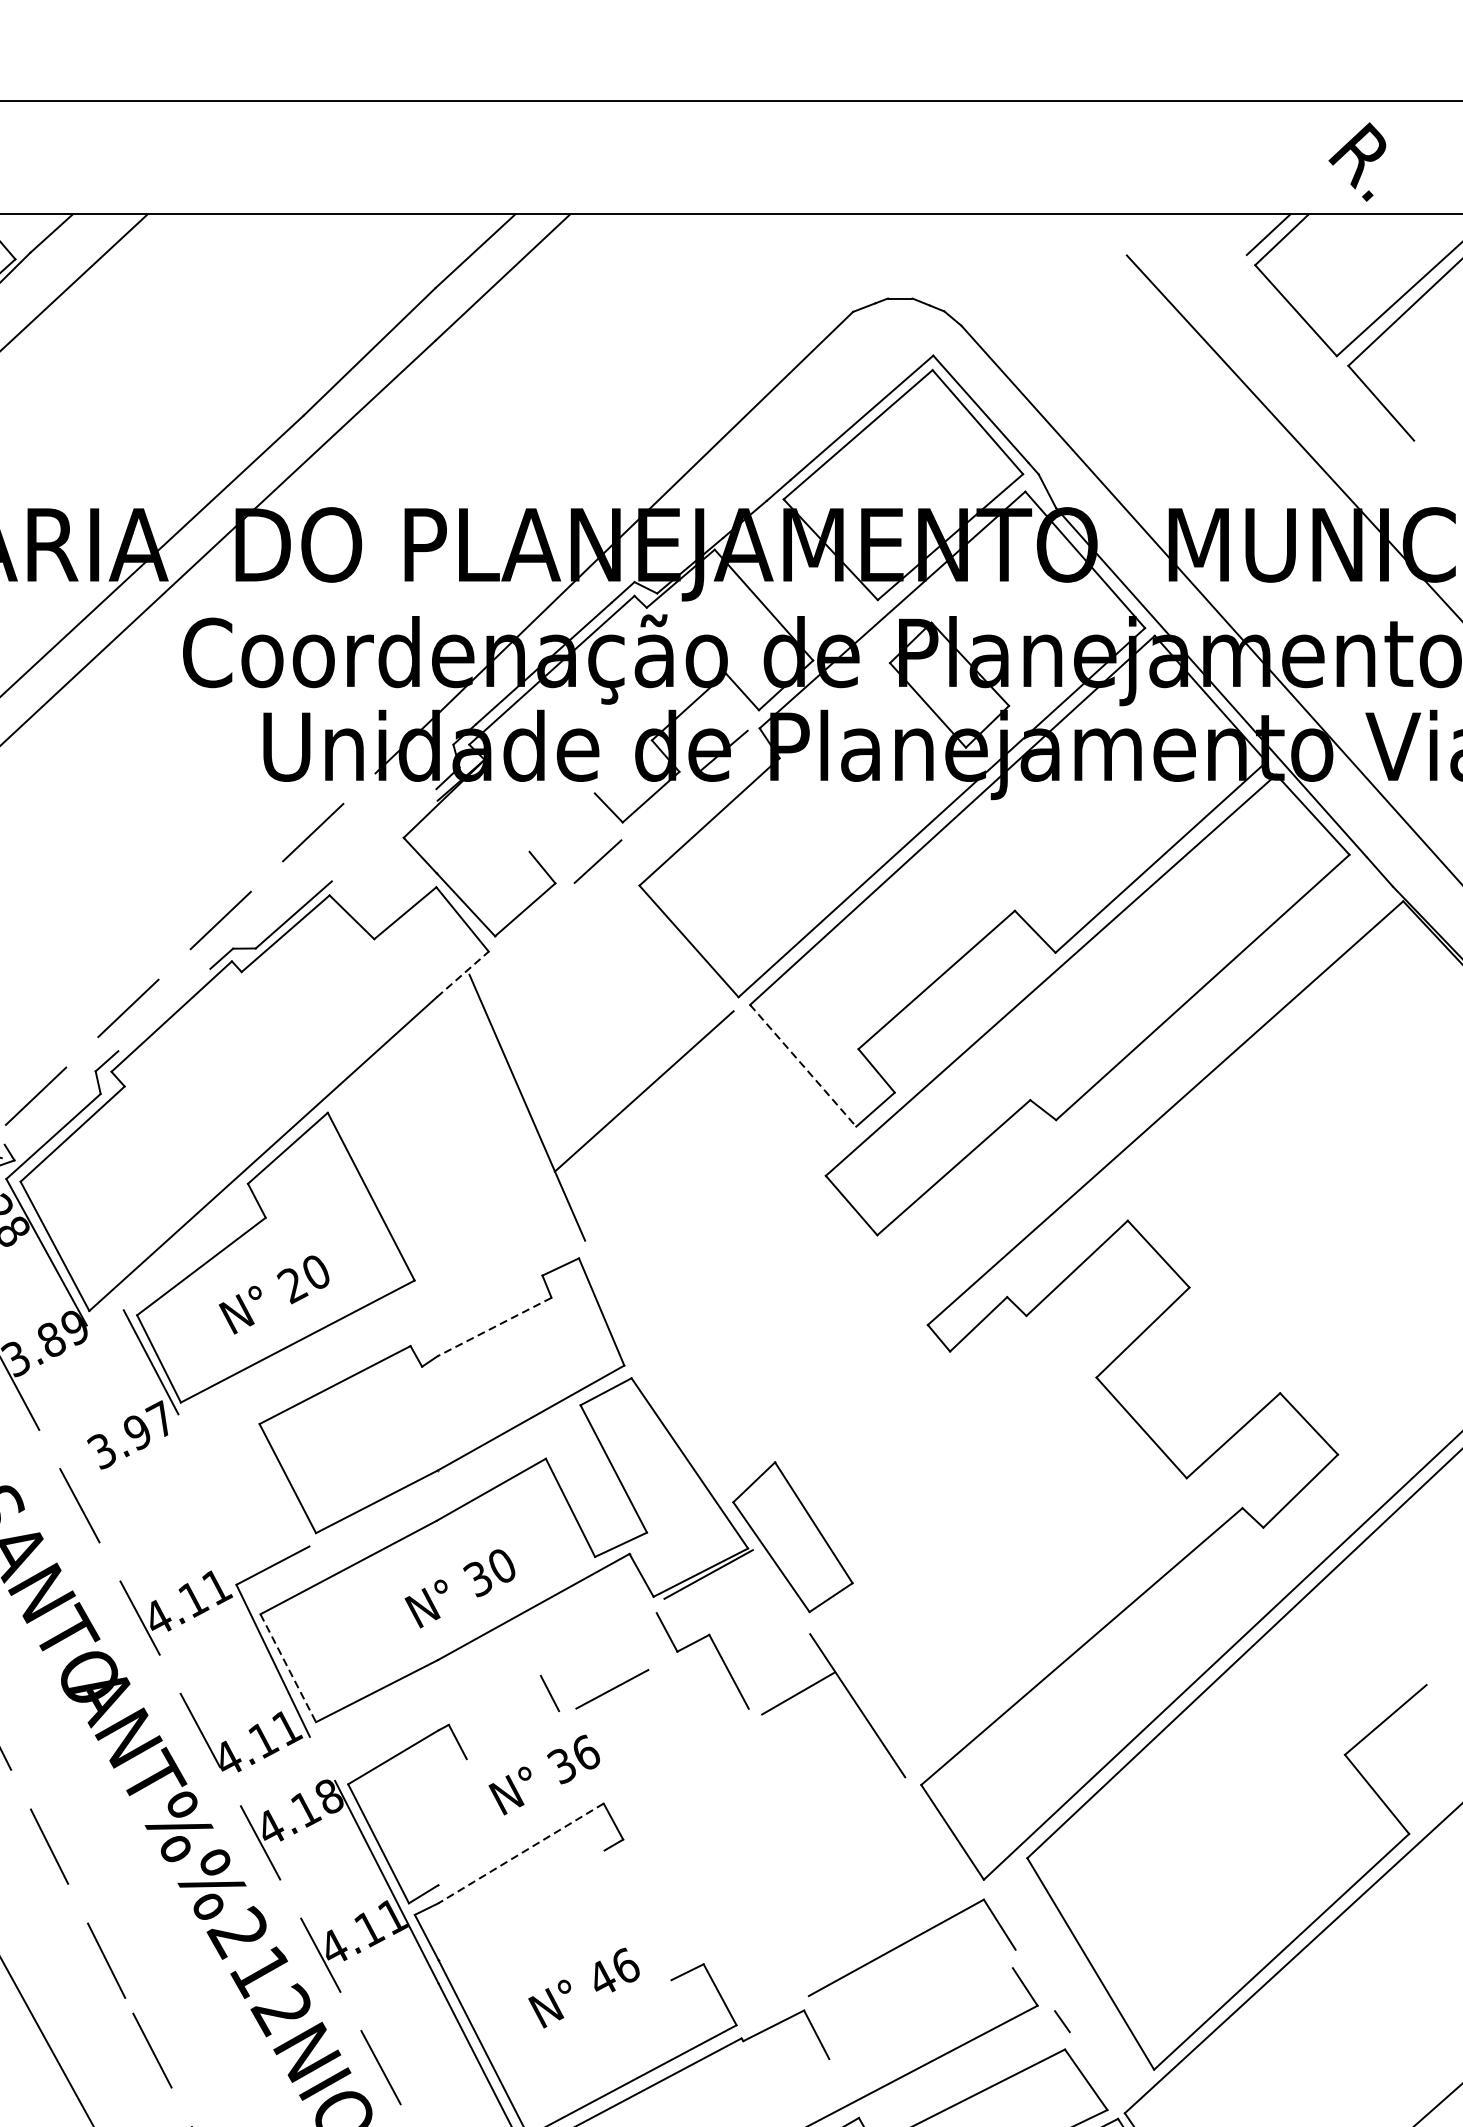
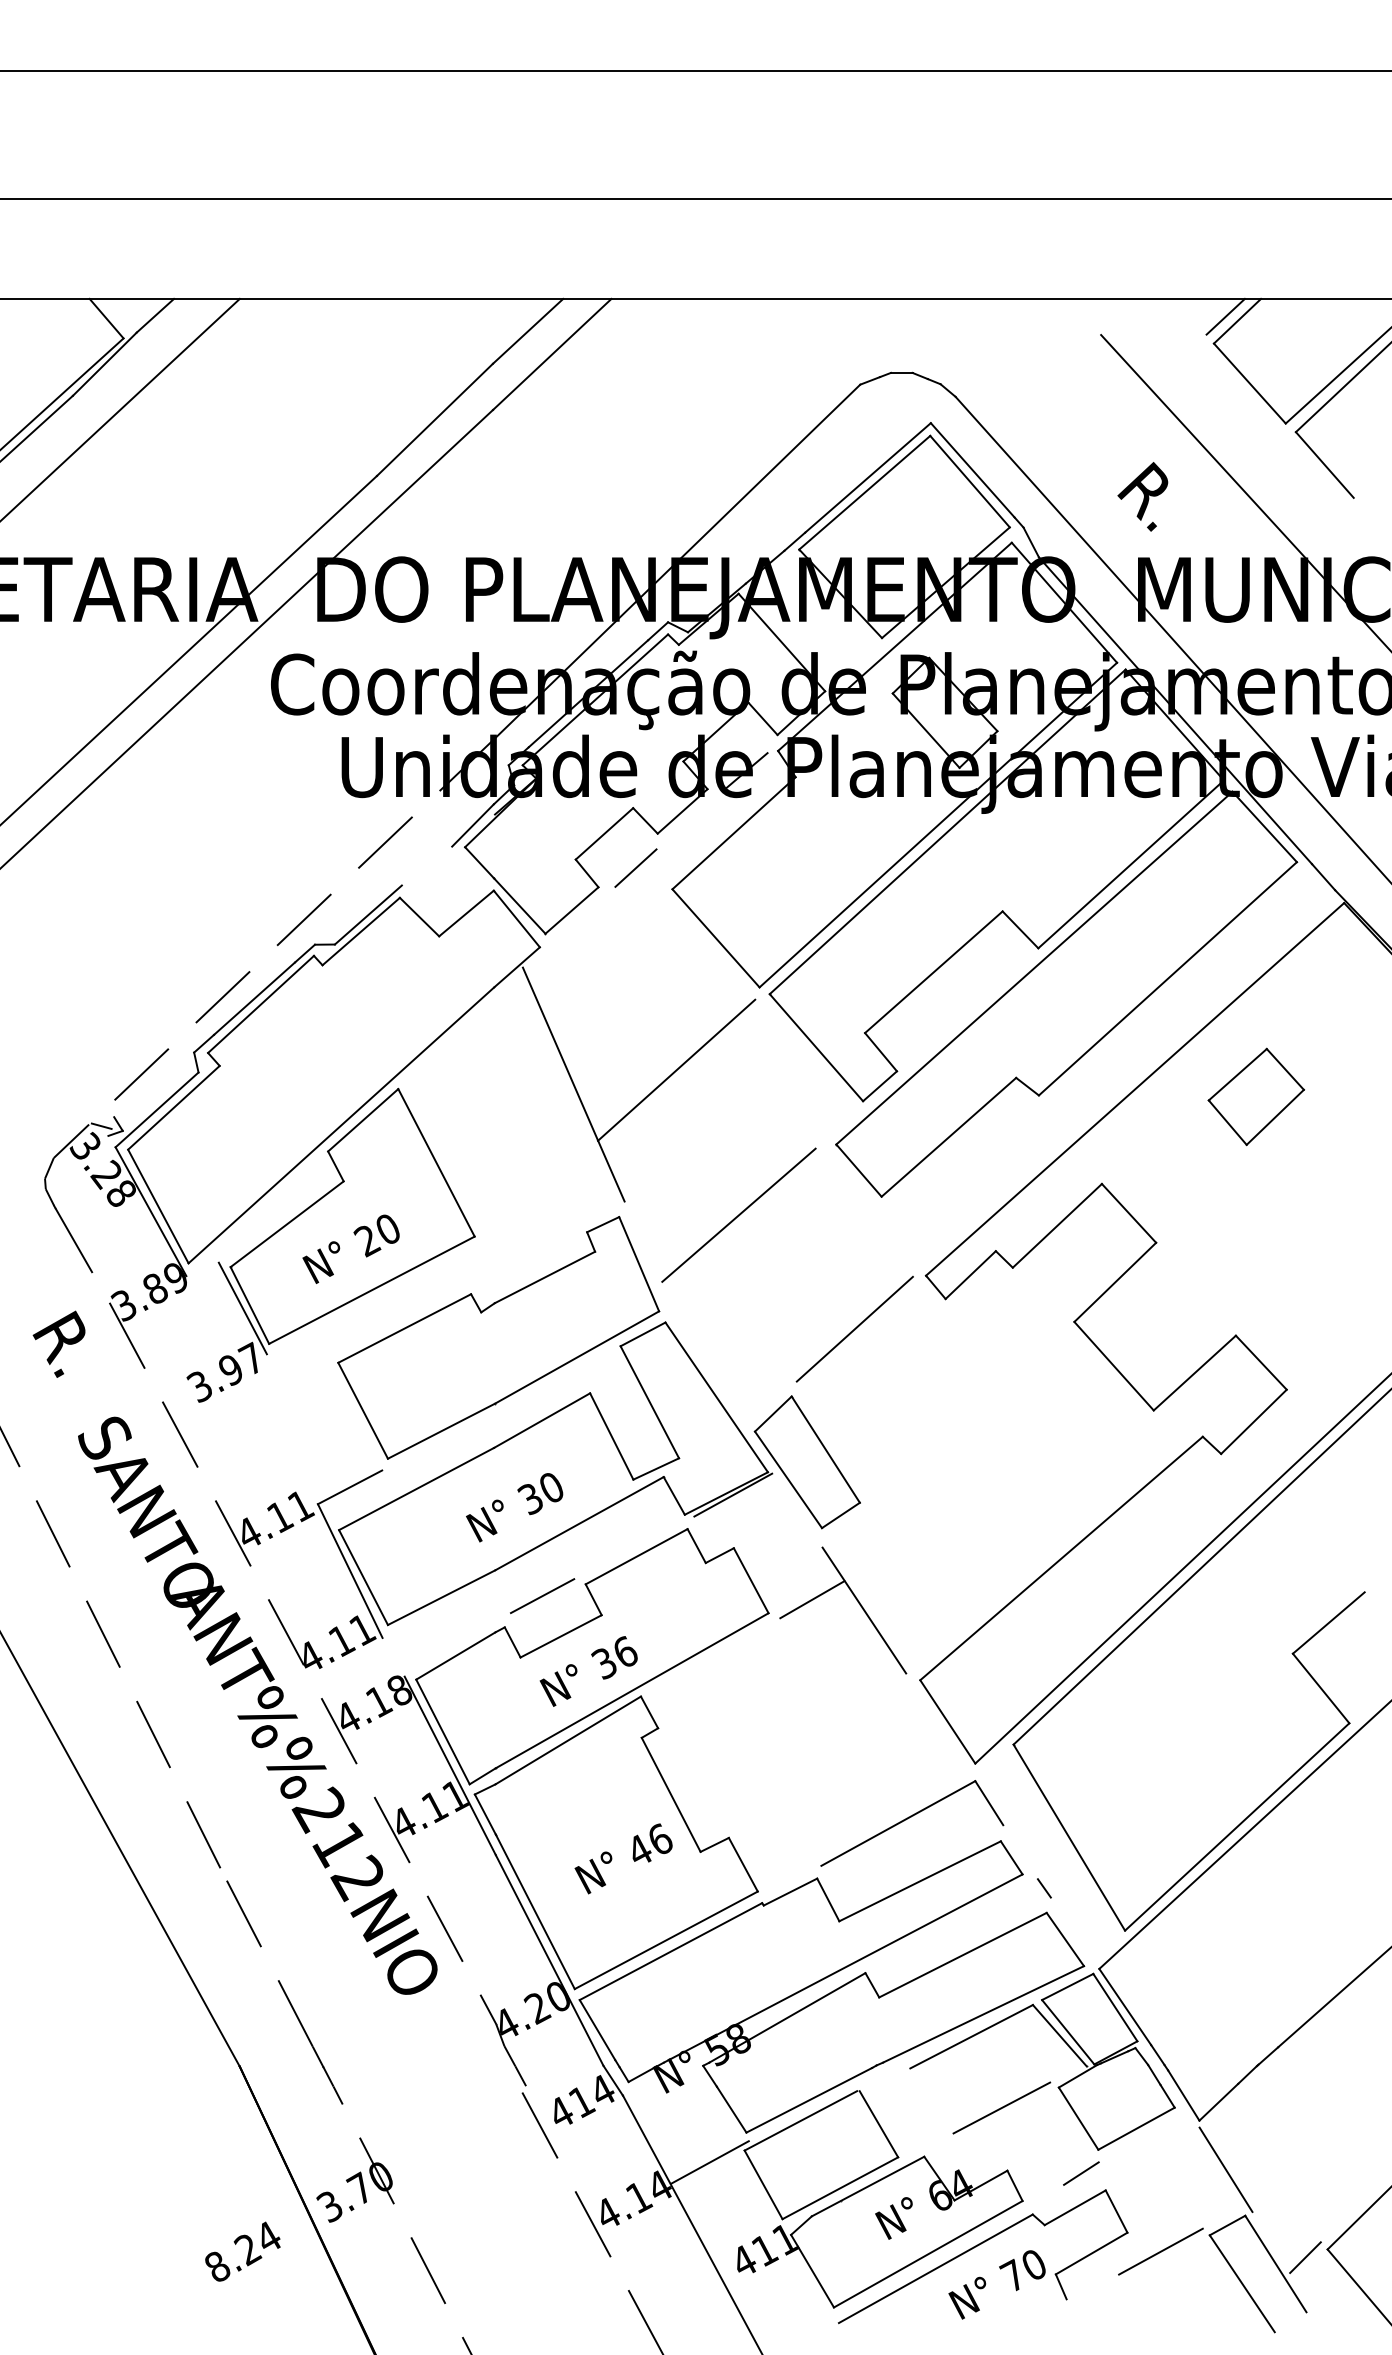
text: (1357, 161) -> (1142, 496), moved
line: (412, 813) -> (472, 825), added
line: (562, 822) -> (604, 833), added
line: (463, 974) -> (517, 967), dashed -> solid
line: (164, 1009) -> (254, 998), added
line: (803, 1066) -> (816, 1048), dashed -> solid
part: (1303, 1121) -> (1256, 1096), added
line: (714, 1255) -> (738, 1214), added
line: (494, 1327) -> (544, 1277), dashed -> solid
line: (846, 1385) -> (854, 1328), added
line: (598, 1644) -> (636, 1556), added
line: (288, 1669) -> (363, 1578), dashed -> solid
line: (612, 1689) -> (542, 1596), moved
line: (512, 1735) -> (560, 1636), added
line: (592, 1796) -> (631, 1690), added
line: (521, 1853) -> (568, 1740), dashed -> solid
line: (637, 1914) -> (670, 1794), added
line: (920, 2013) -> (919, 1881), added

